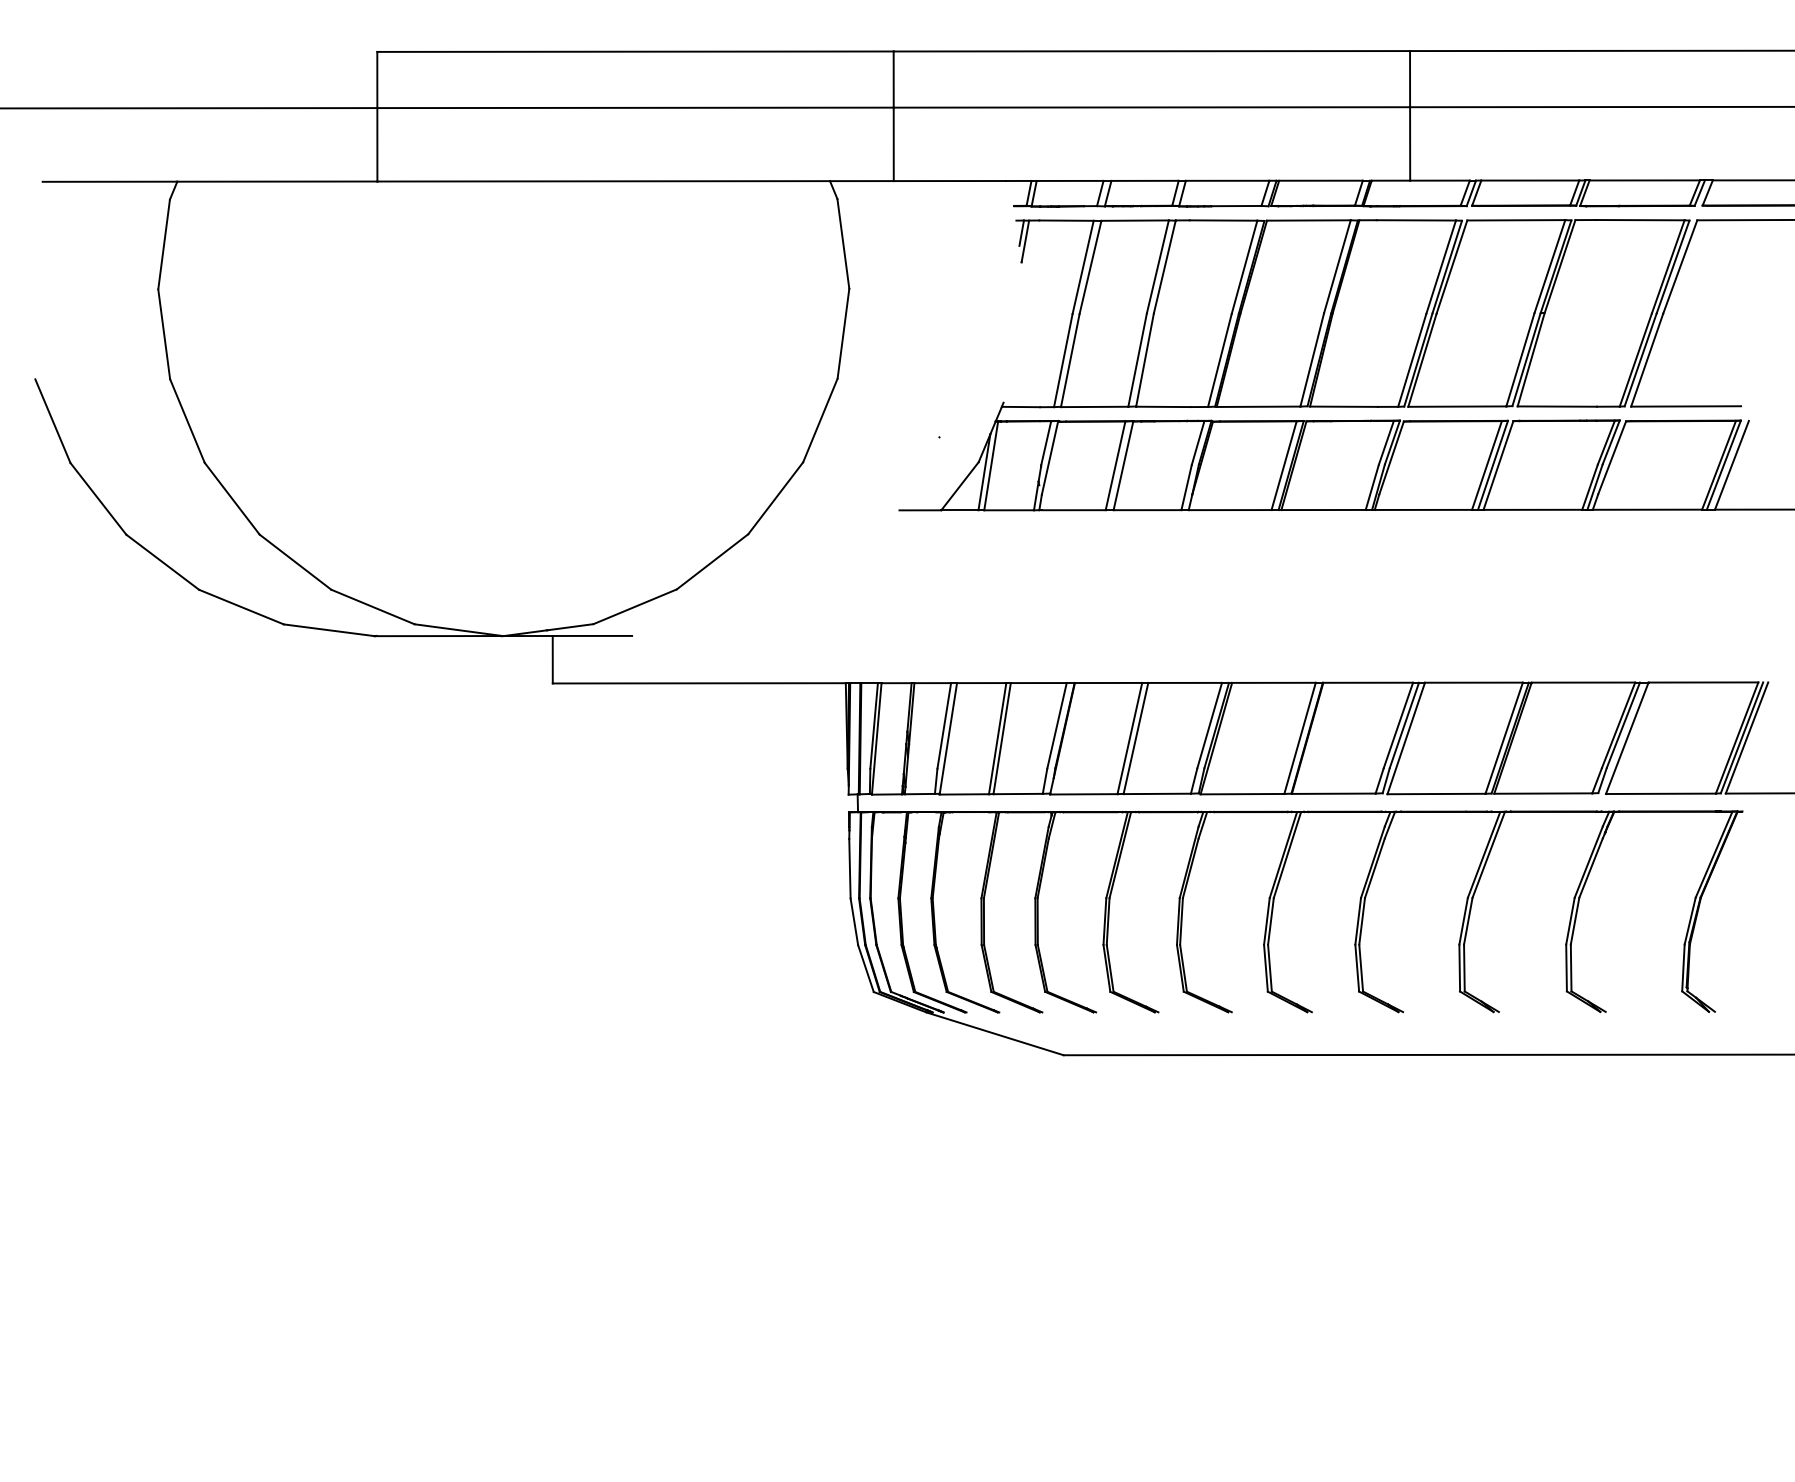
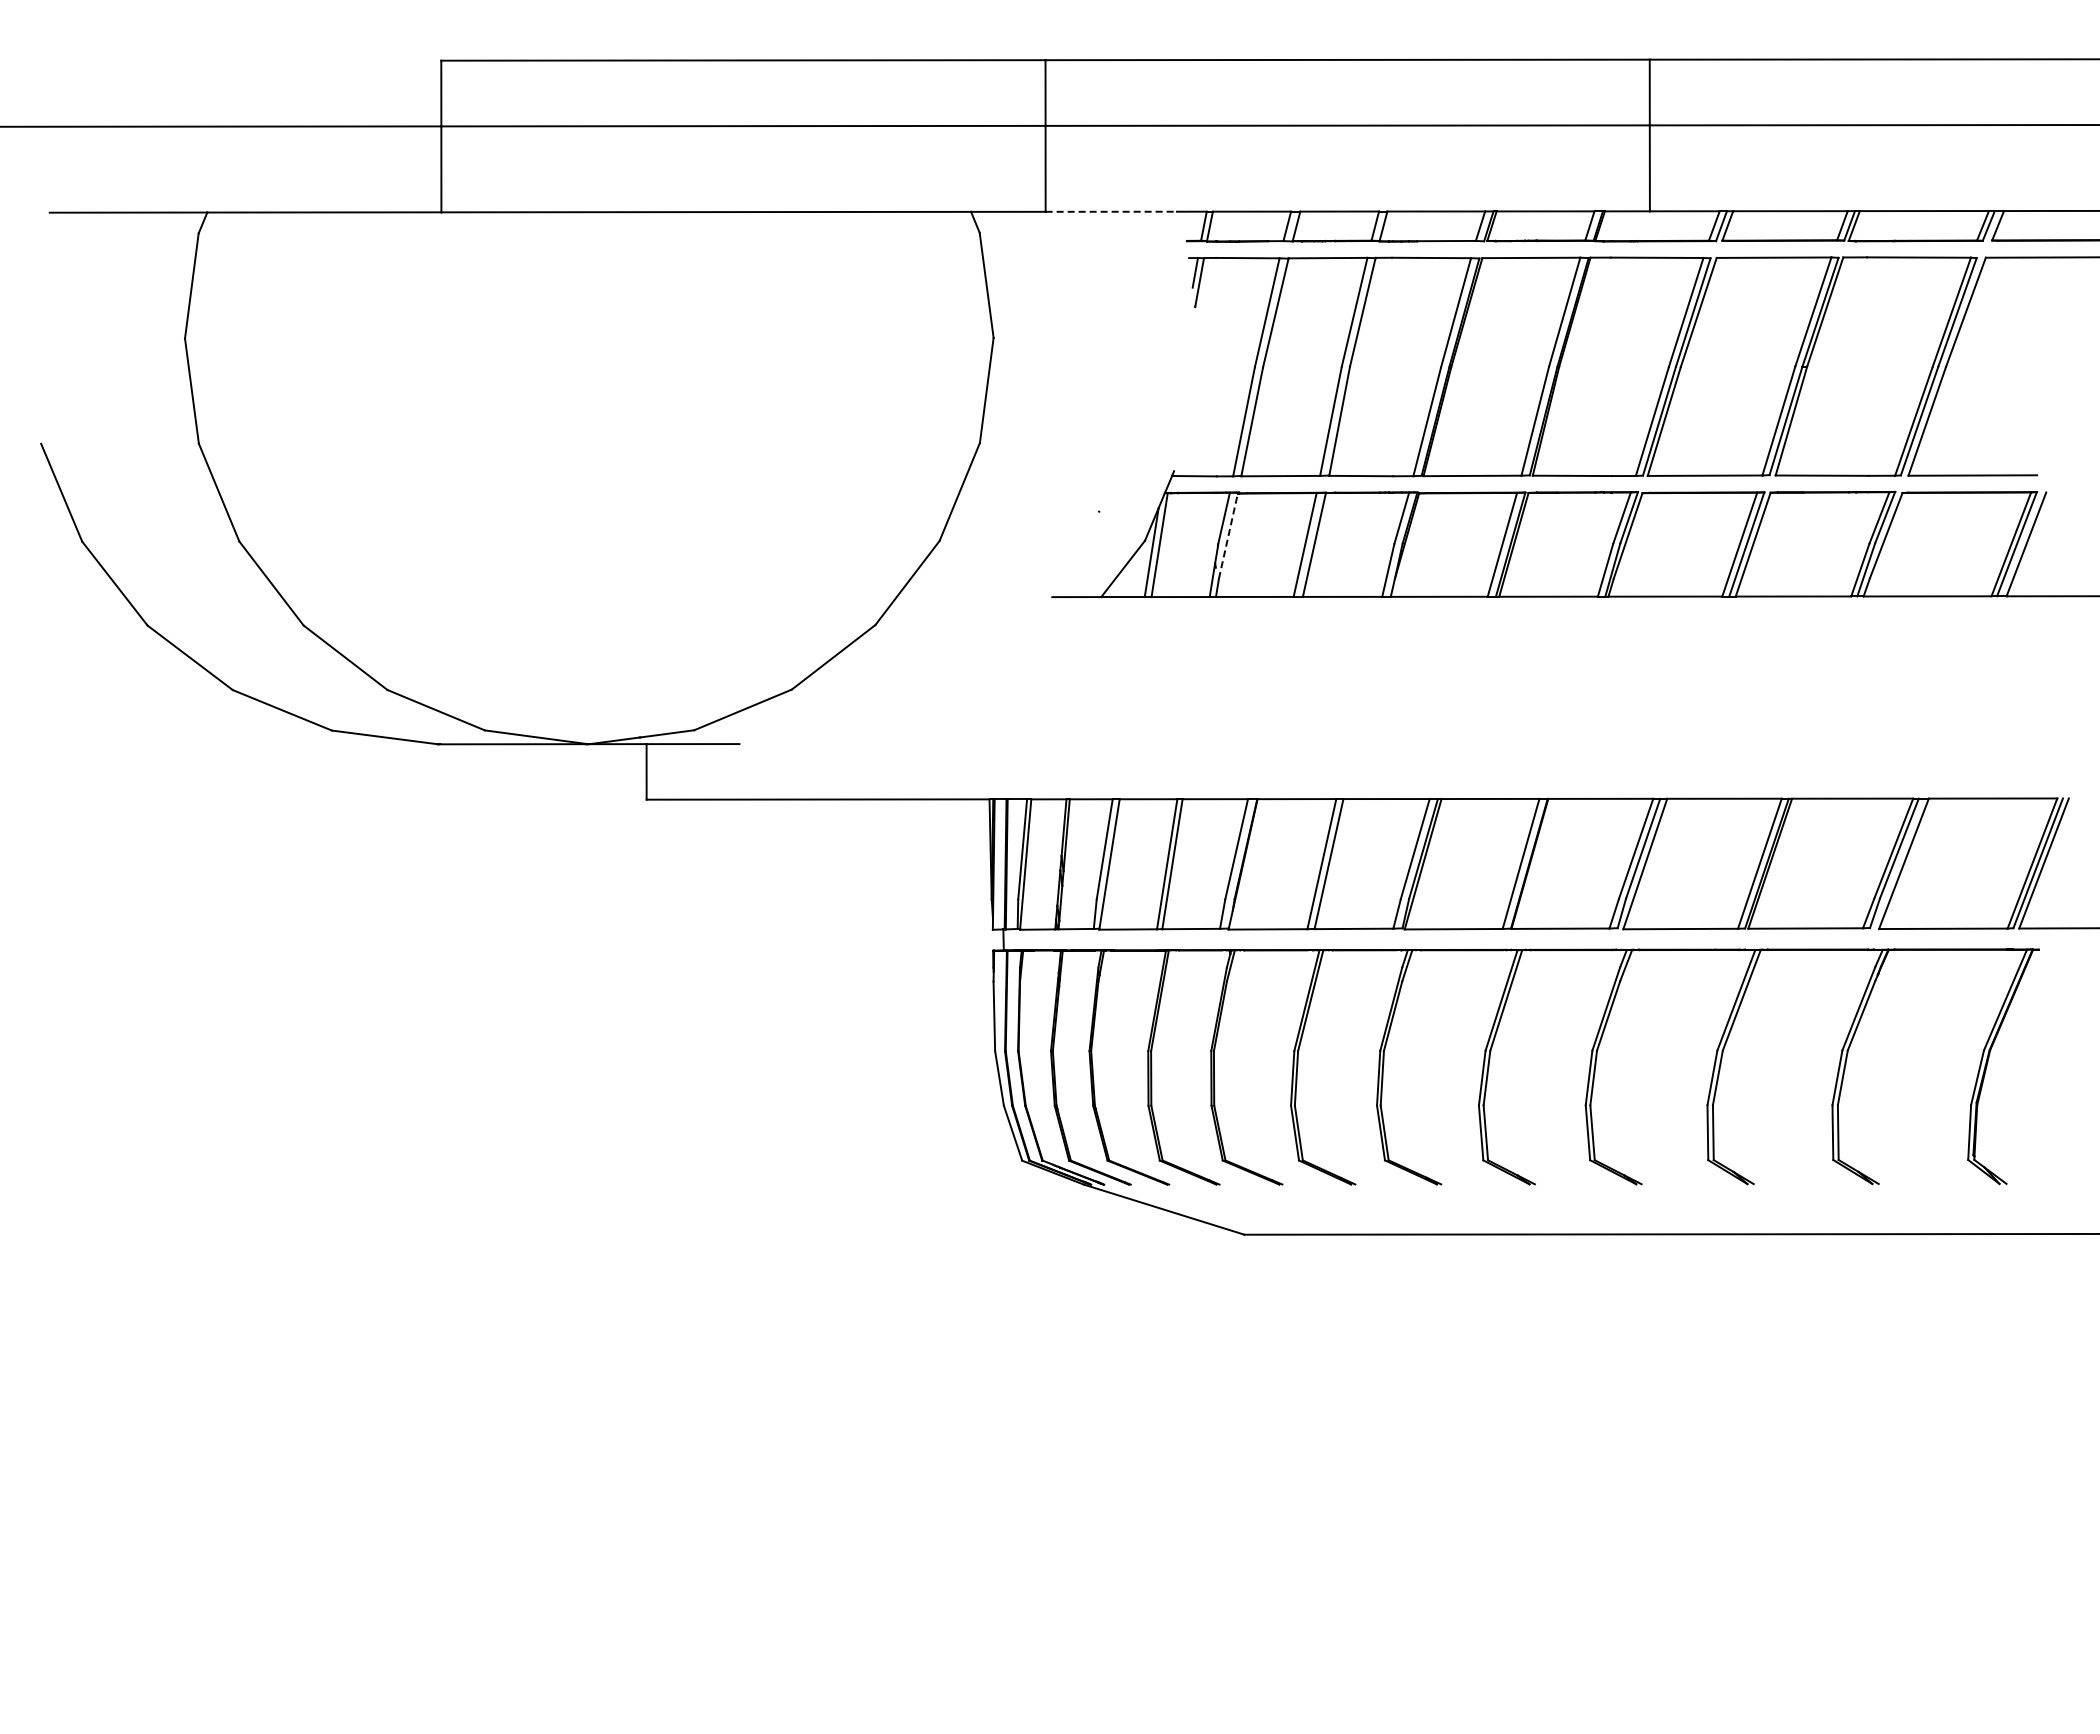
line: (950, 180) -> (1111, 211), solid -> dashed
line: (1050, 458) -> (1228, 536), solid -> dashed

